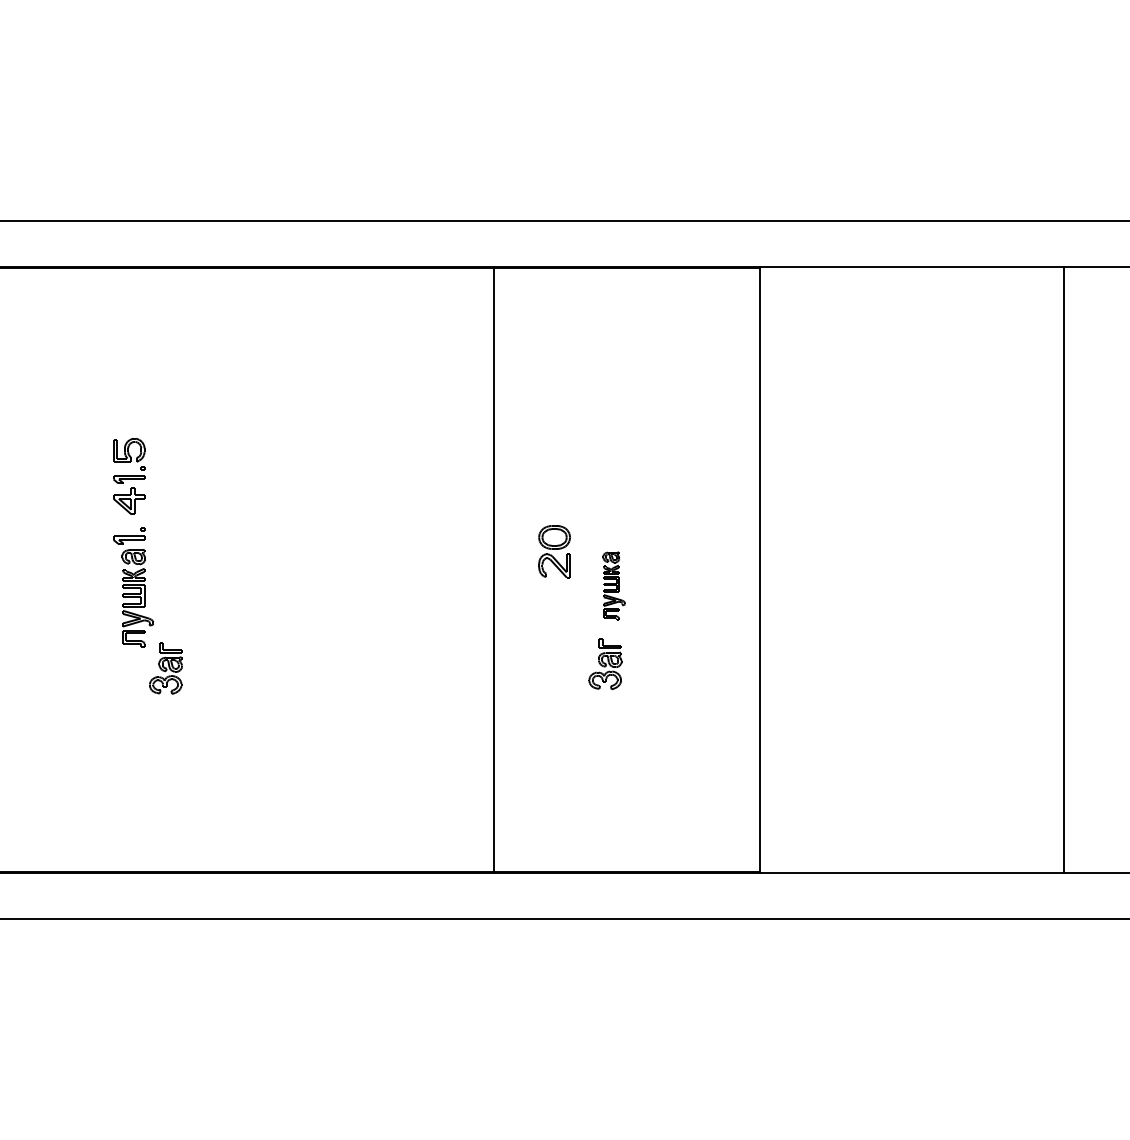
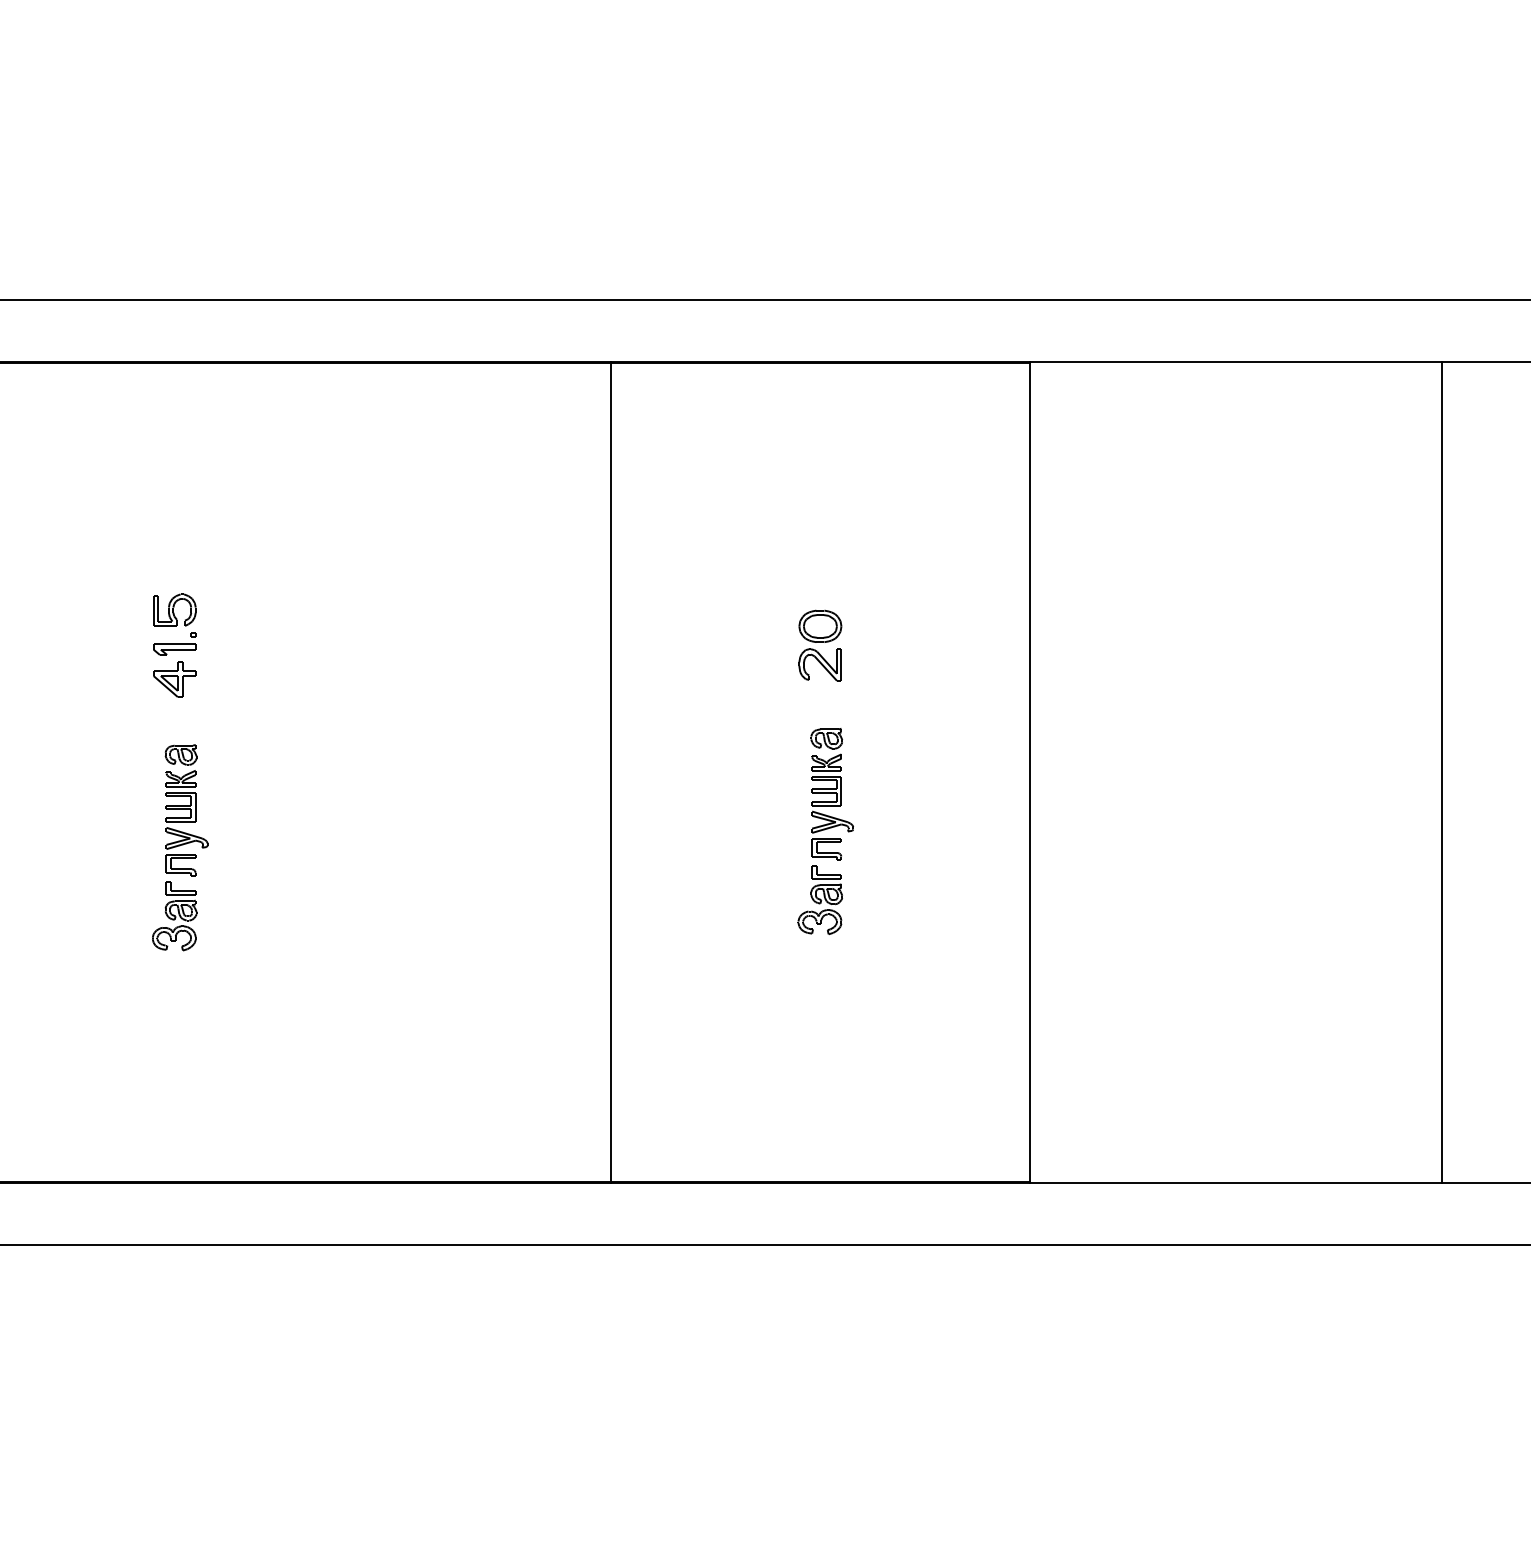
part: (128, 535) -> (174, 725), removed
part: (554, 551) -> (820, 645), moved
line: (494, 570) -> (610, 772), moved
part: (613, 586) -> (831, 794), size x1.43
part: (165, 668) -> (174, 916), moved

